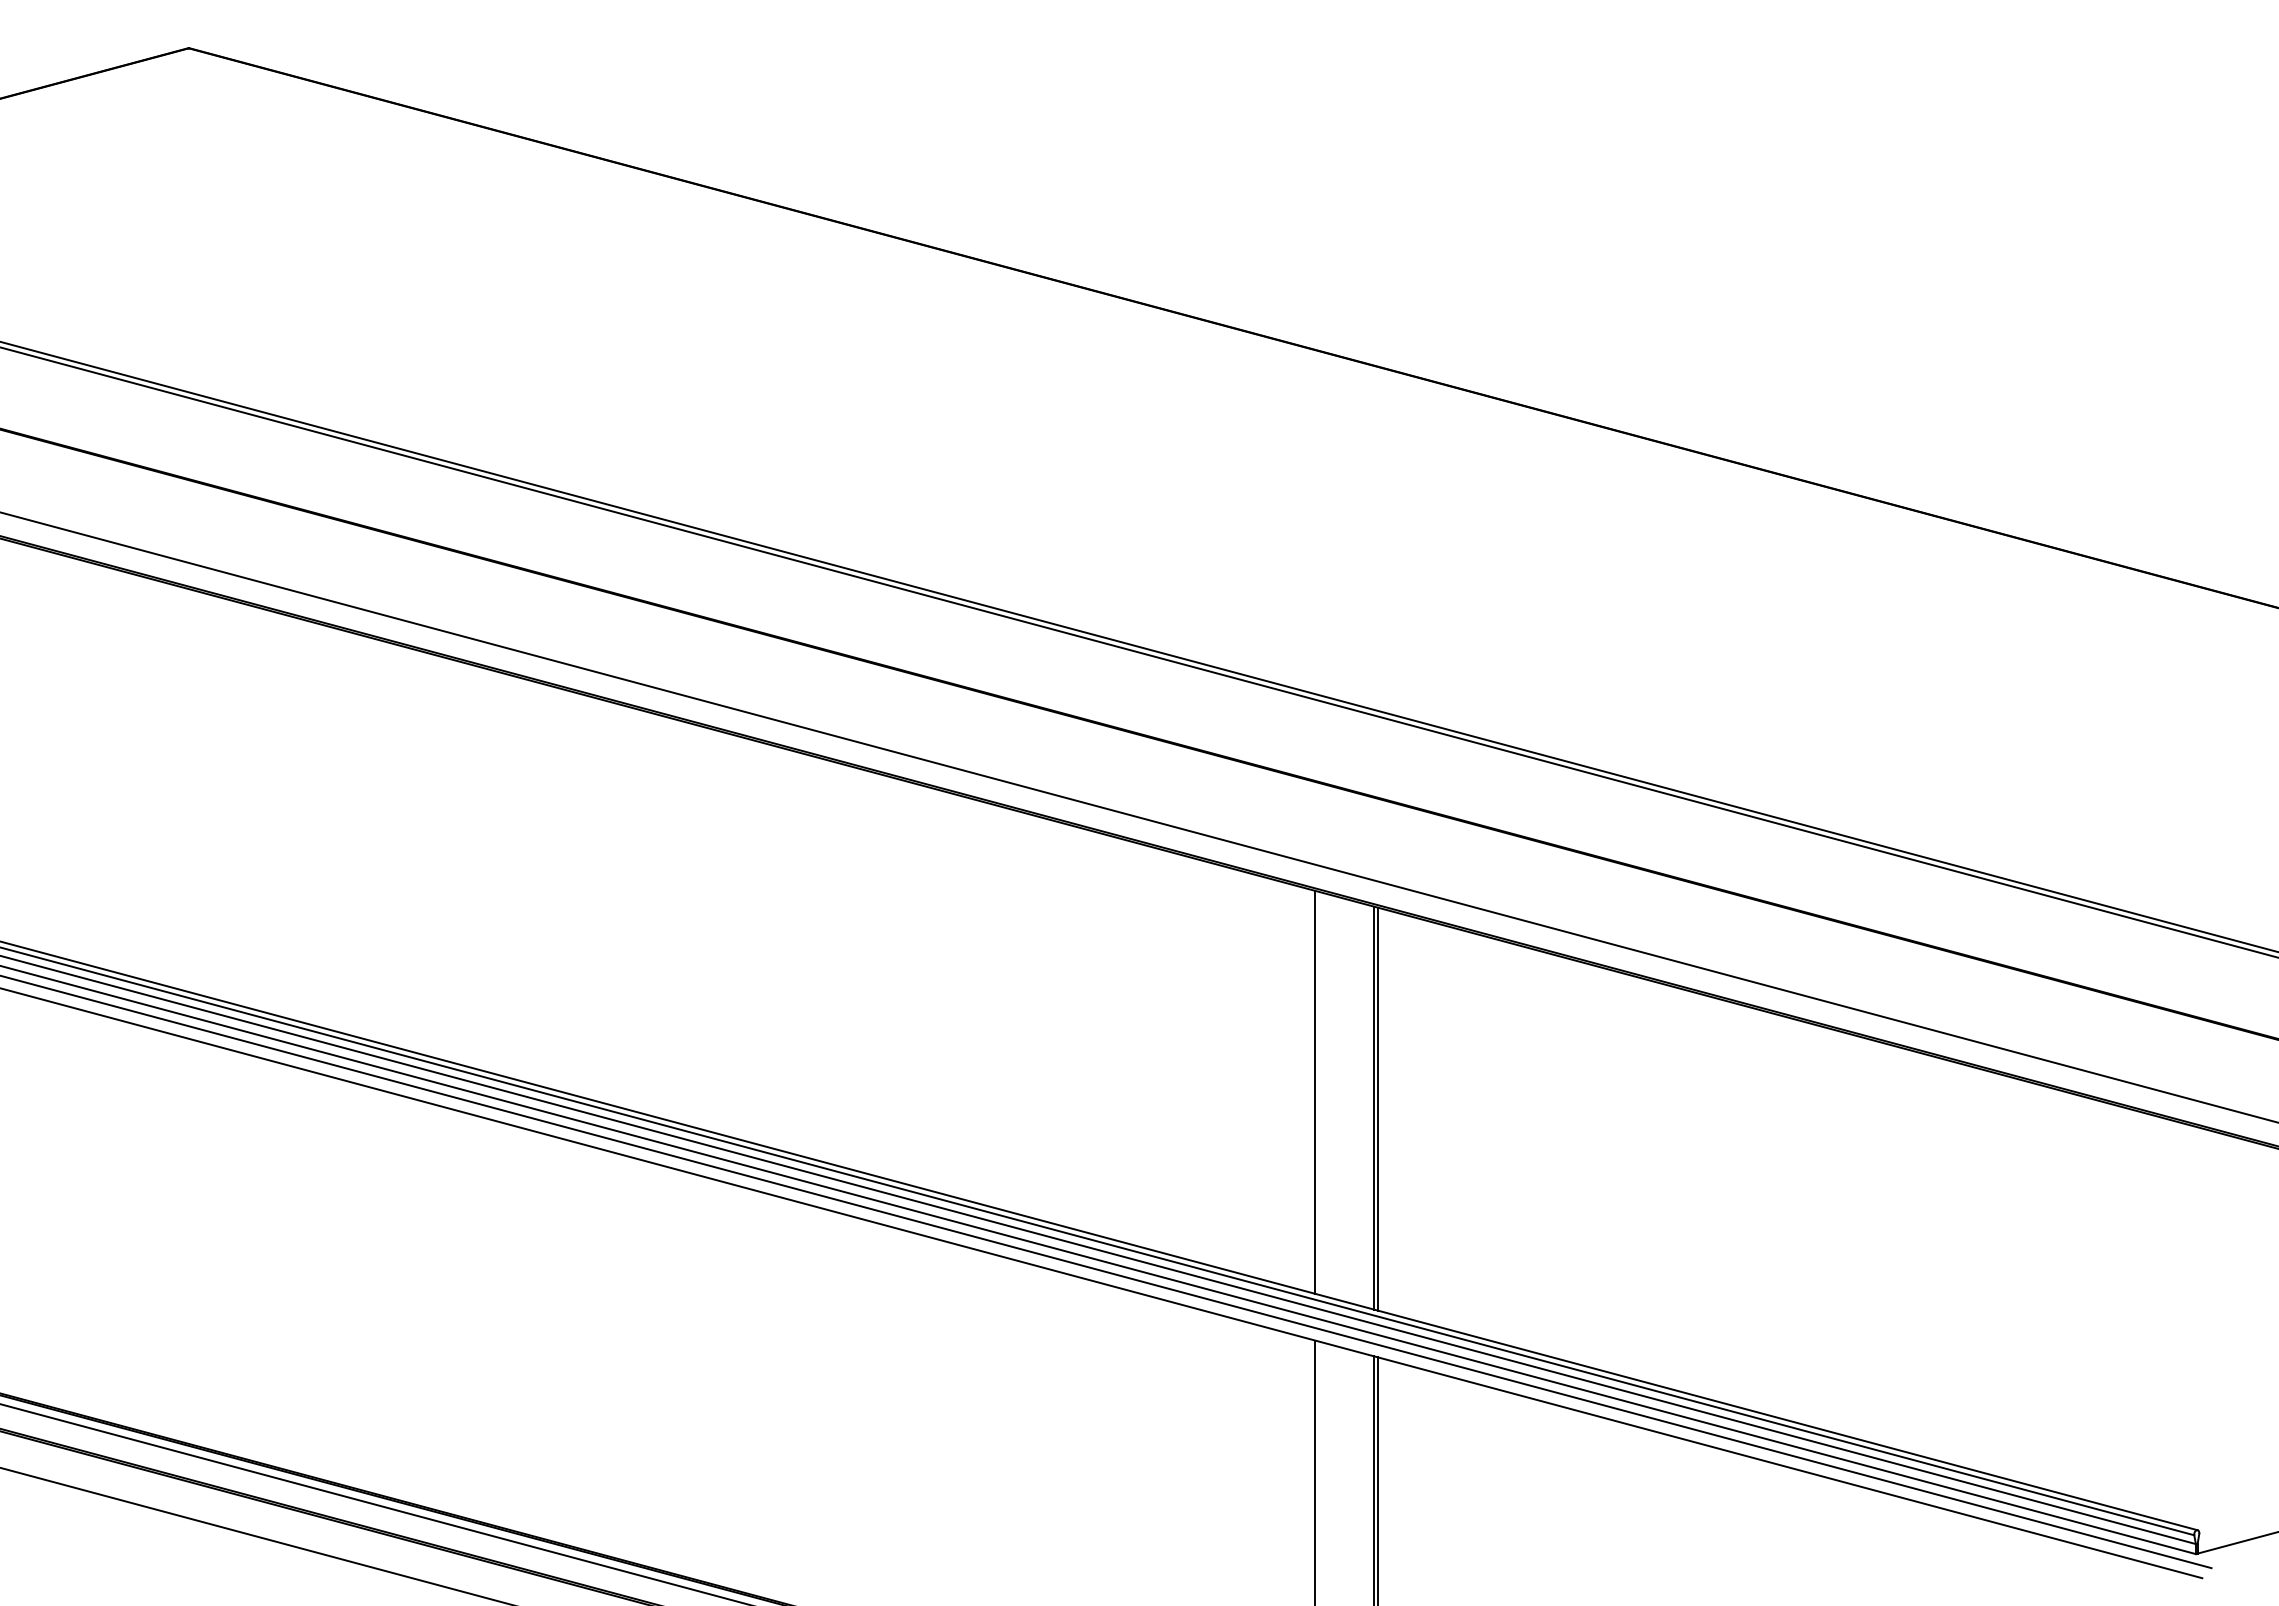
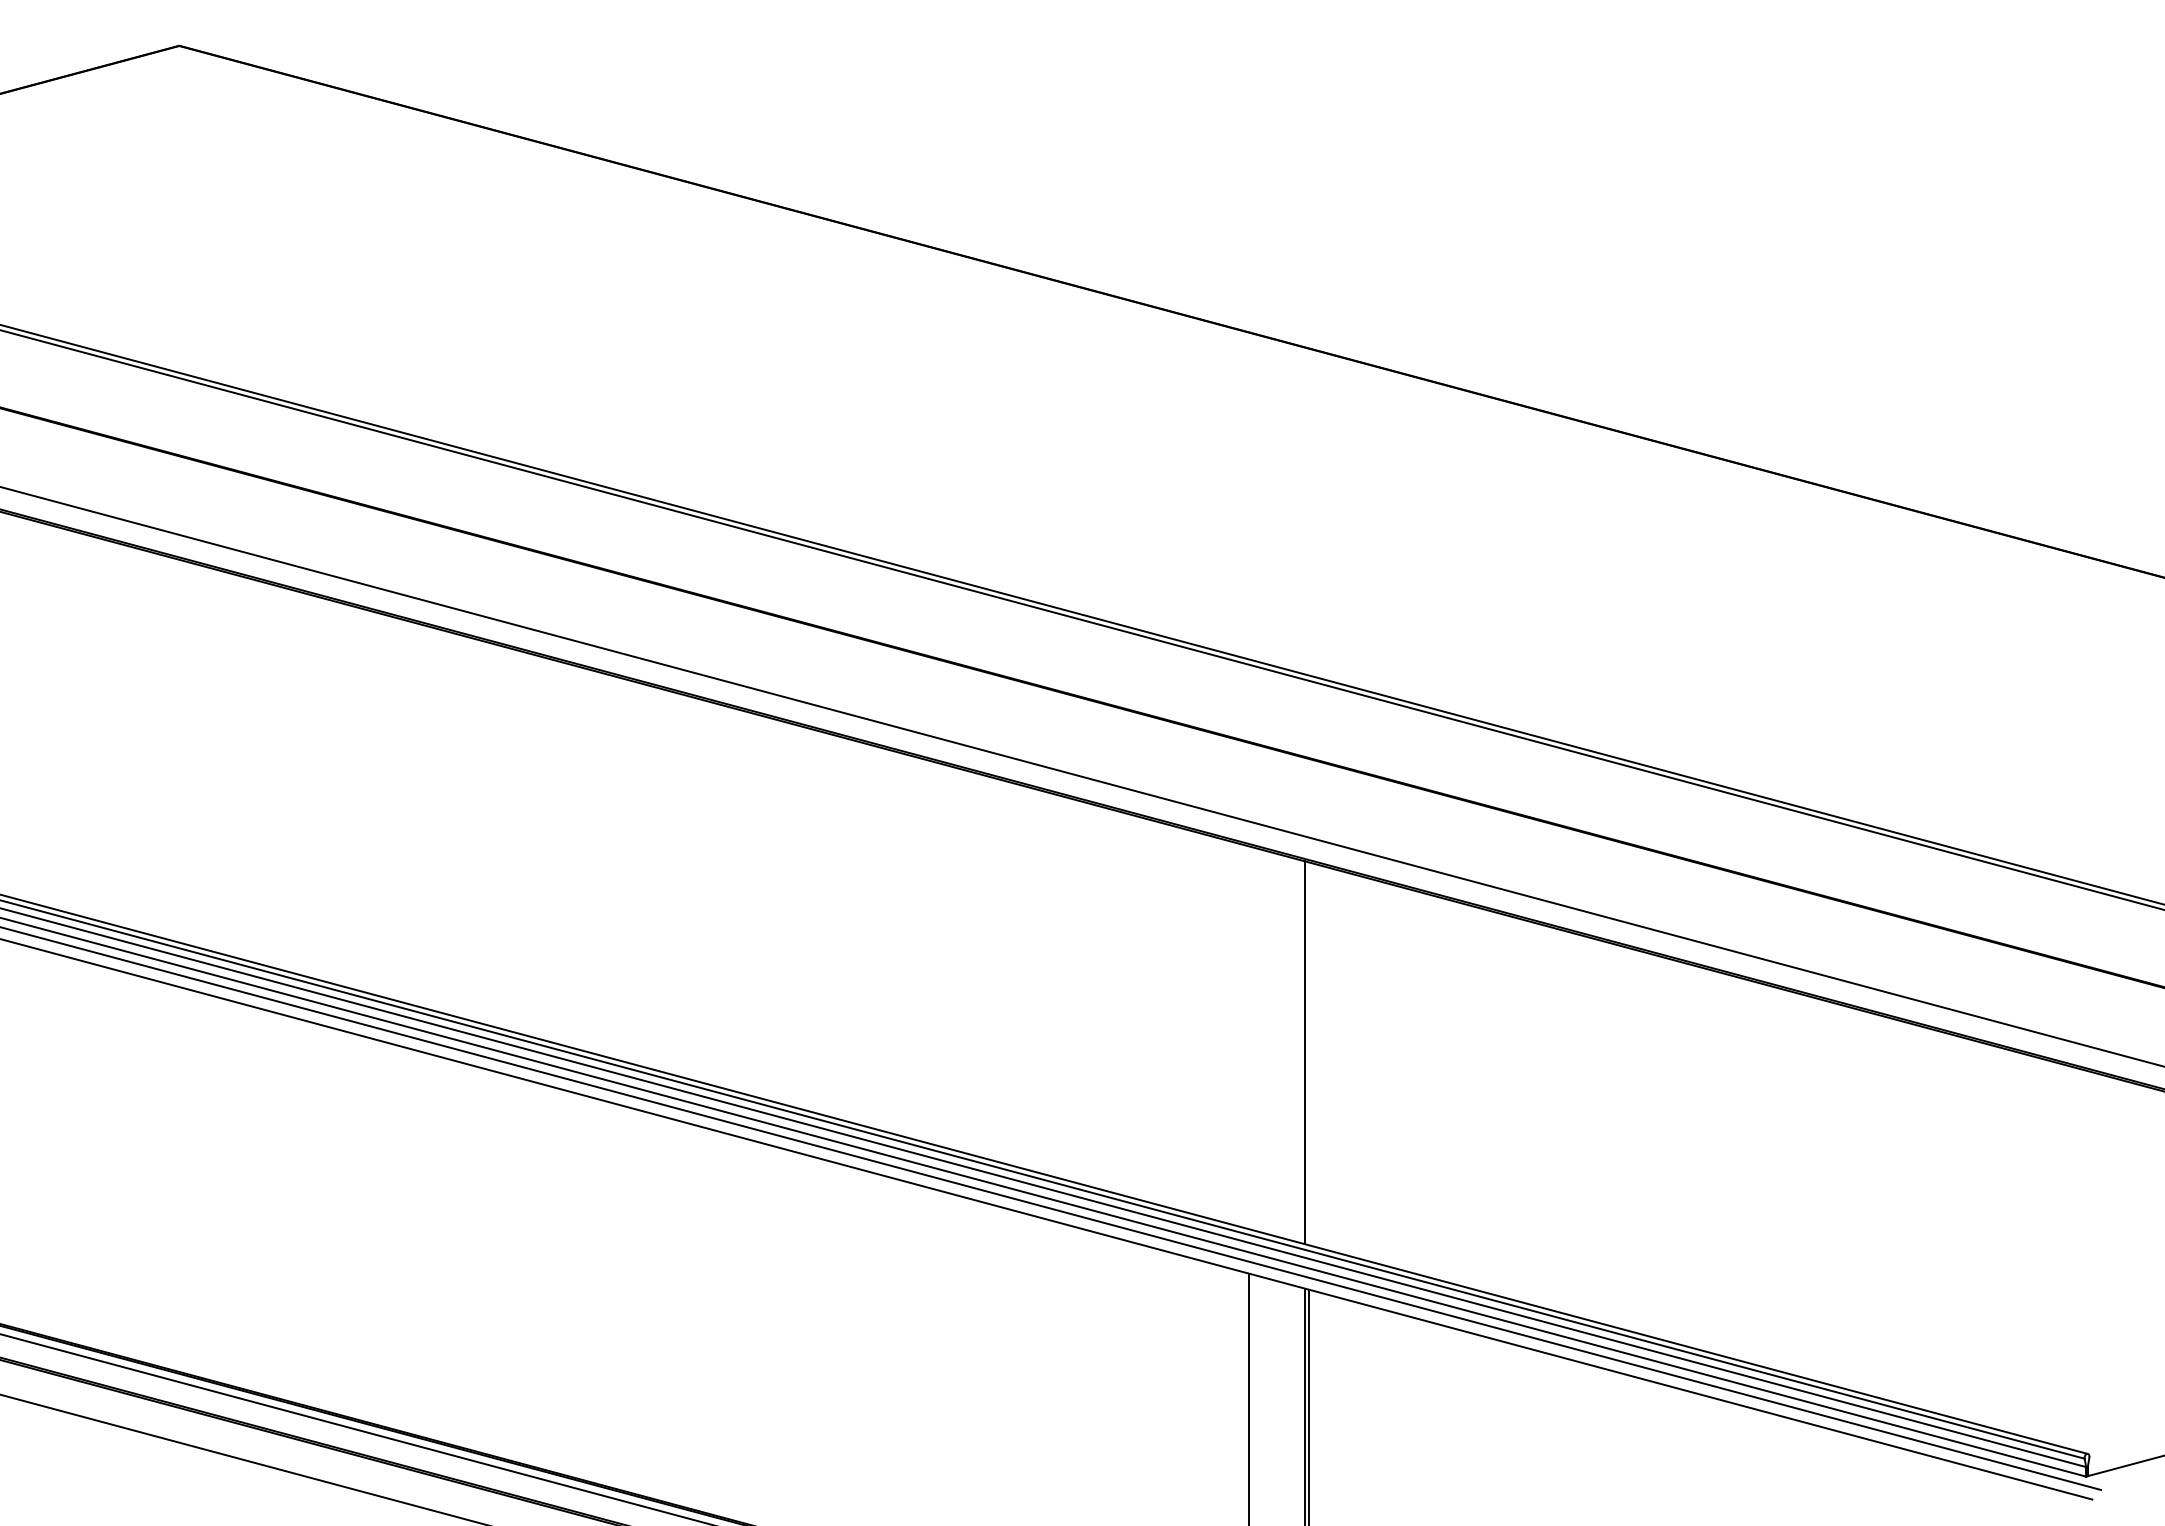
line: (1315, 1091) -> (1249, 1037), removed
line: (1377, 1108) -> (1308, 1053), removed

